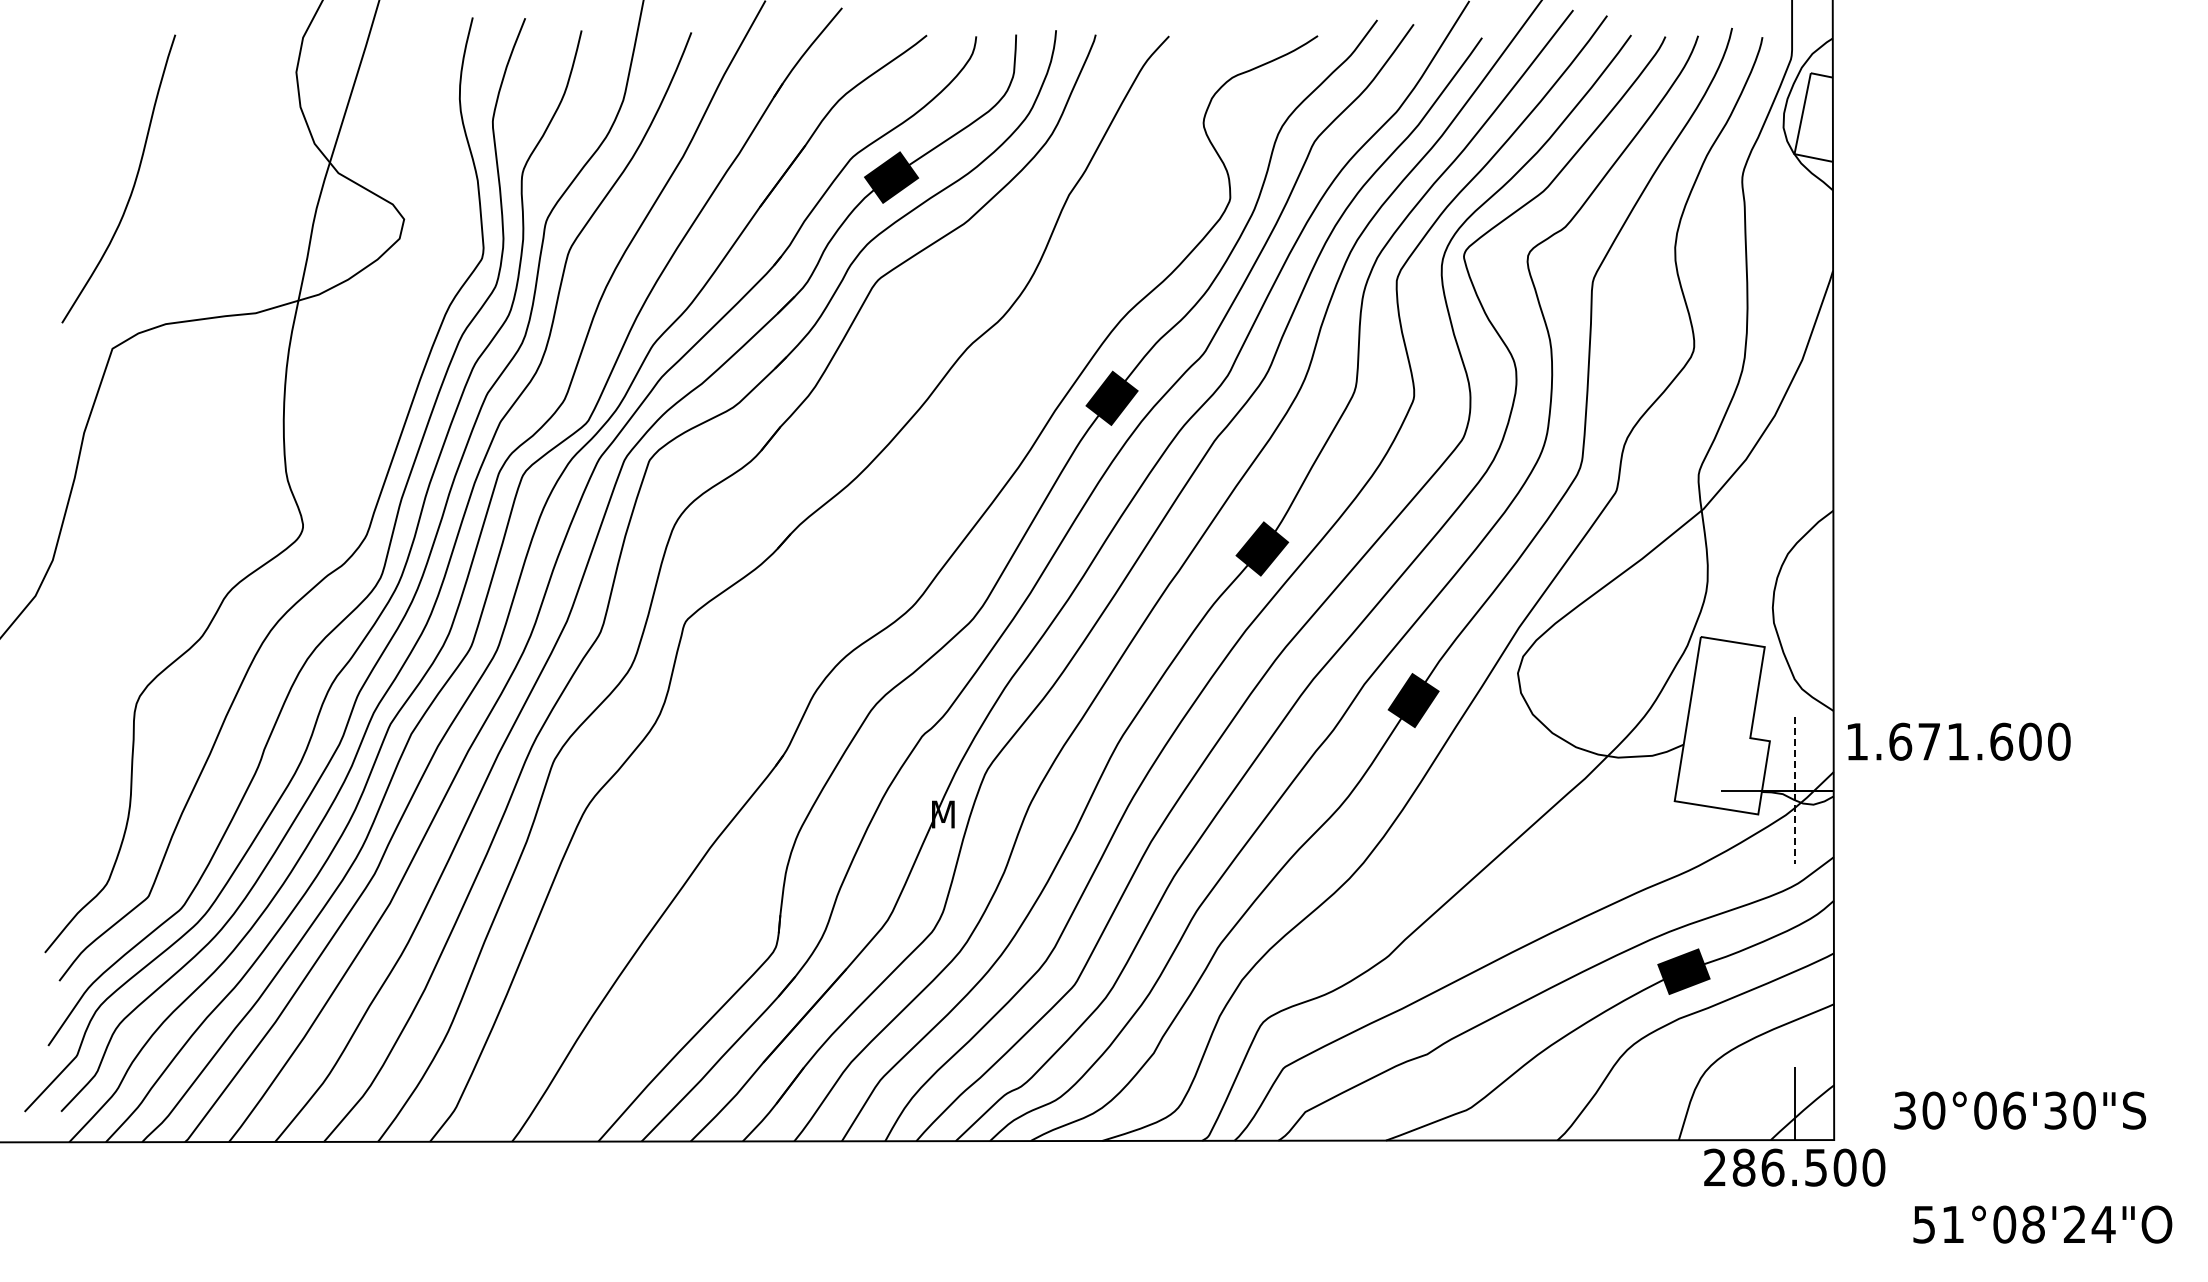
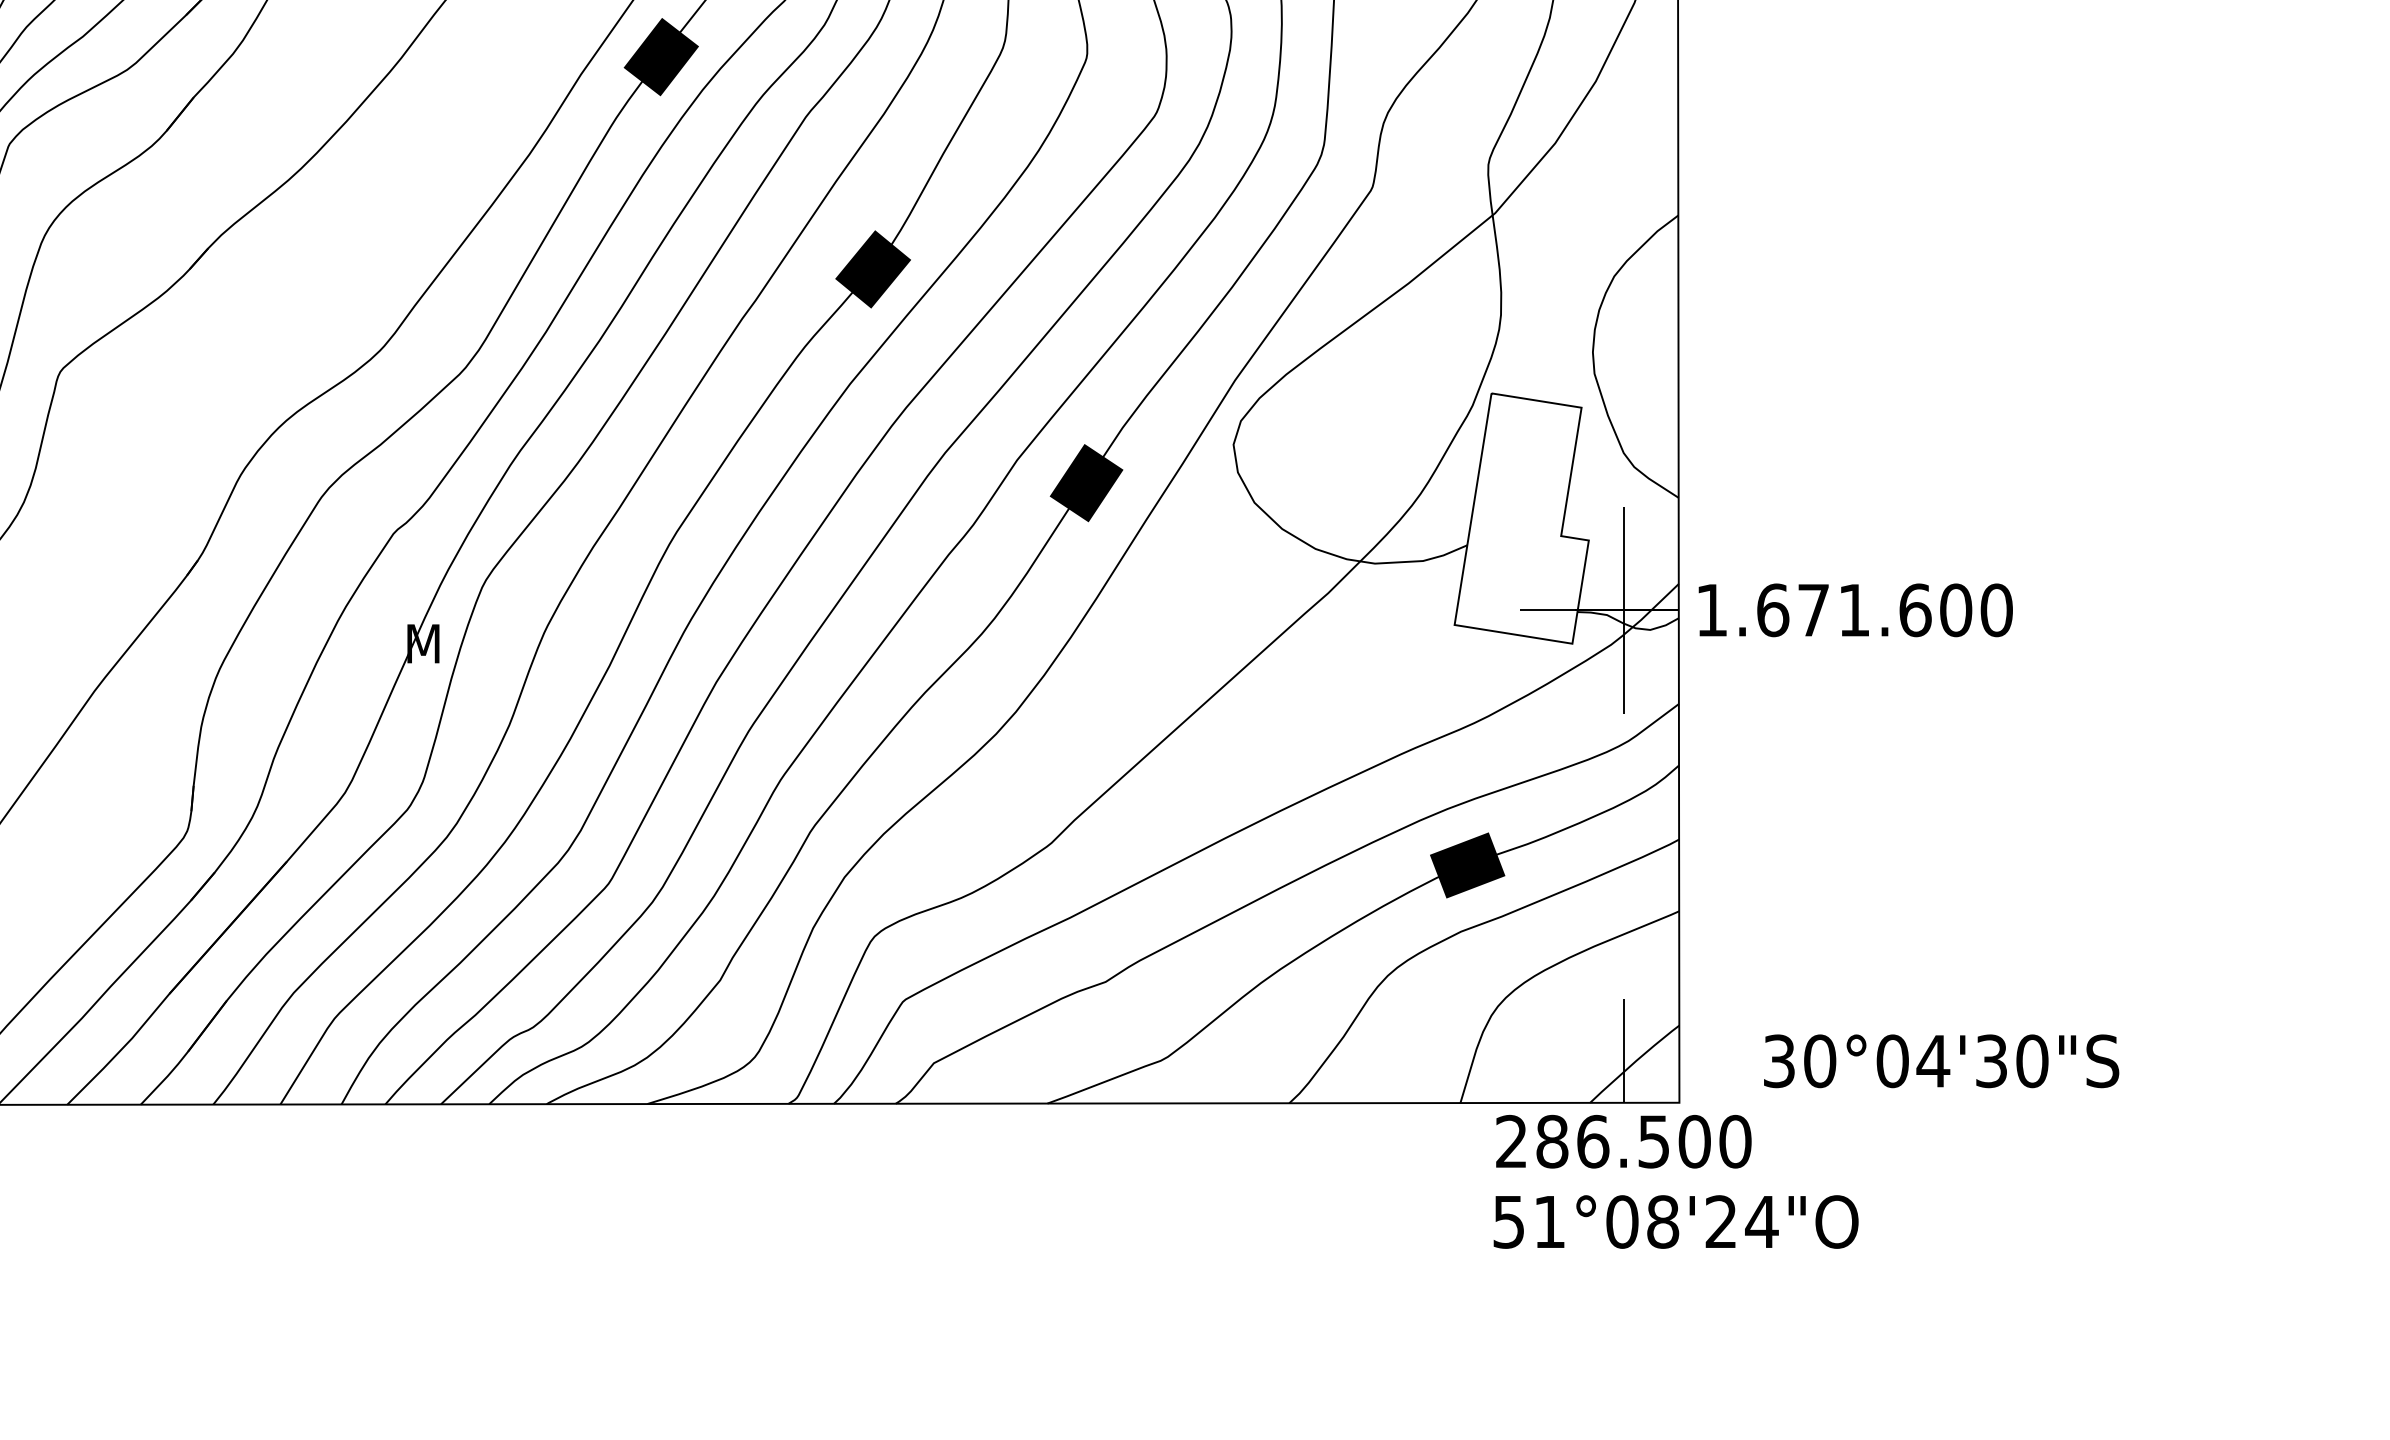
text: (1959, 741) -> (1856, 609), moved
line: (1794, 790) -> (1623, 609), dashed -> solid
text: (2014, 1110) -> (1933, 1061), 30°06'30"S -> 30°04'30"S
text: (2042, 1224) -> (1675, 1221), moved

